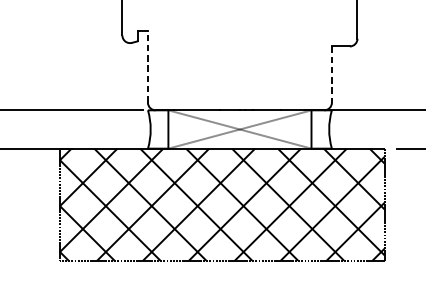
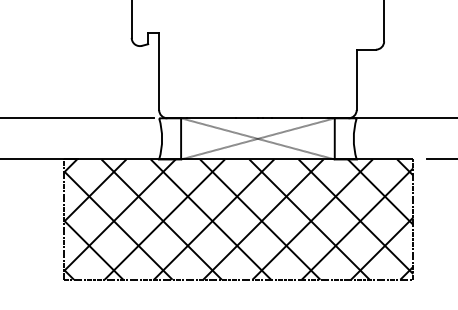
line: (148, 66) -> (159, 71), dashed -> solid
line: (331, 75) -> (356, 80), dashed -> solid

